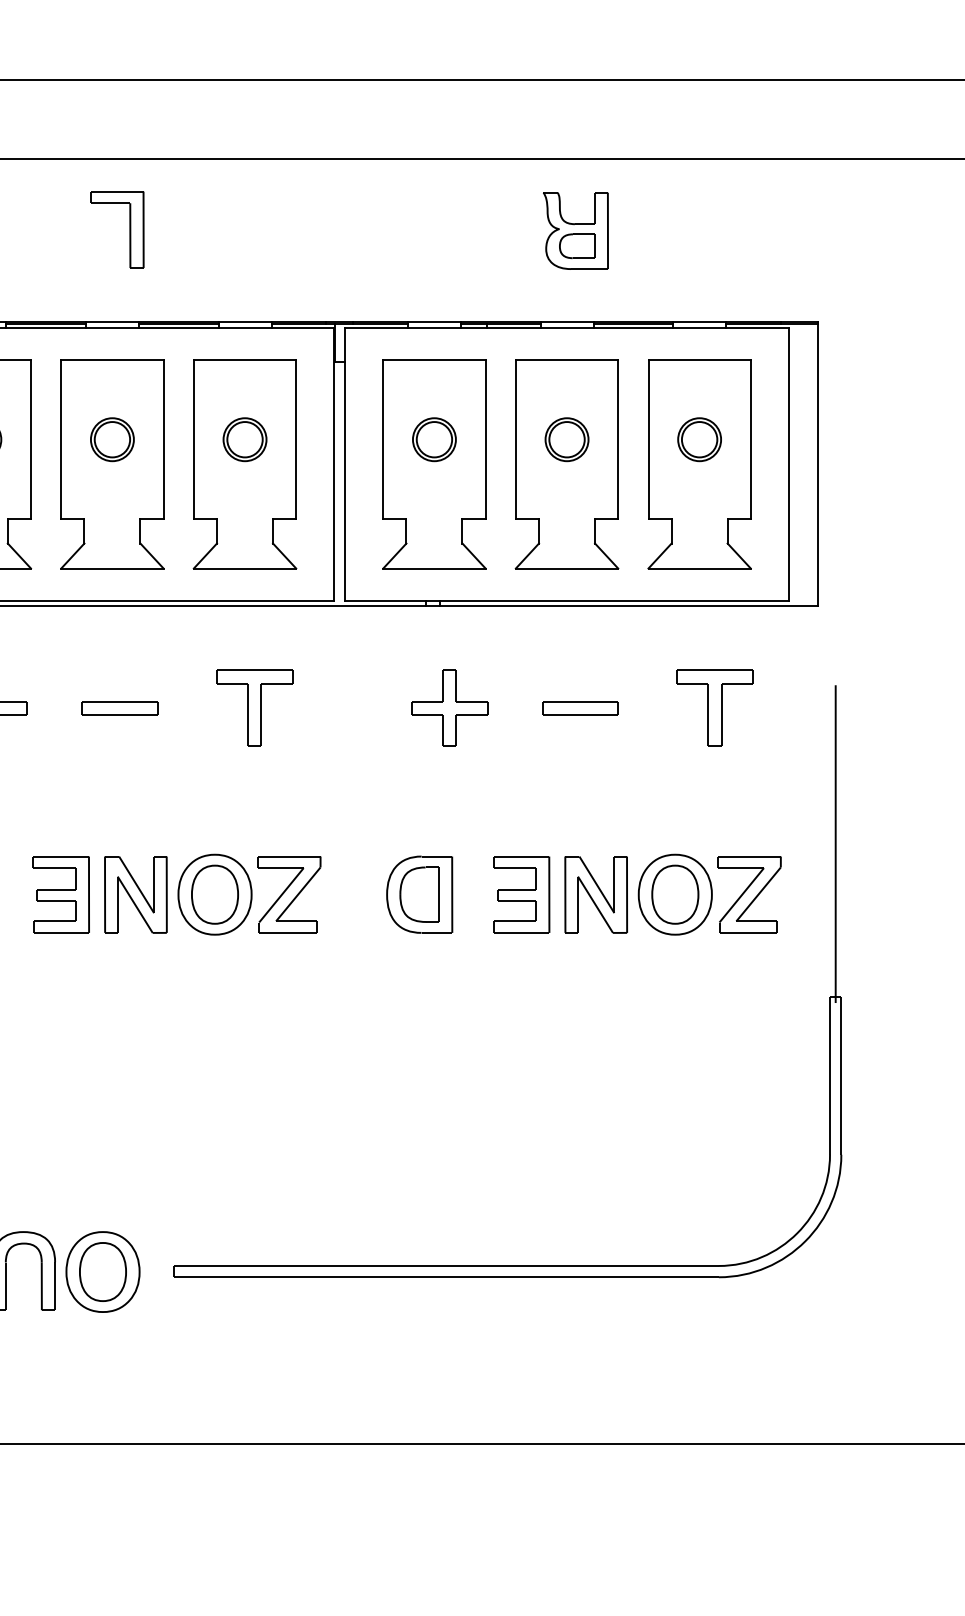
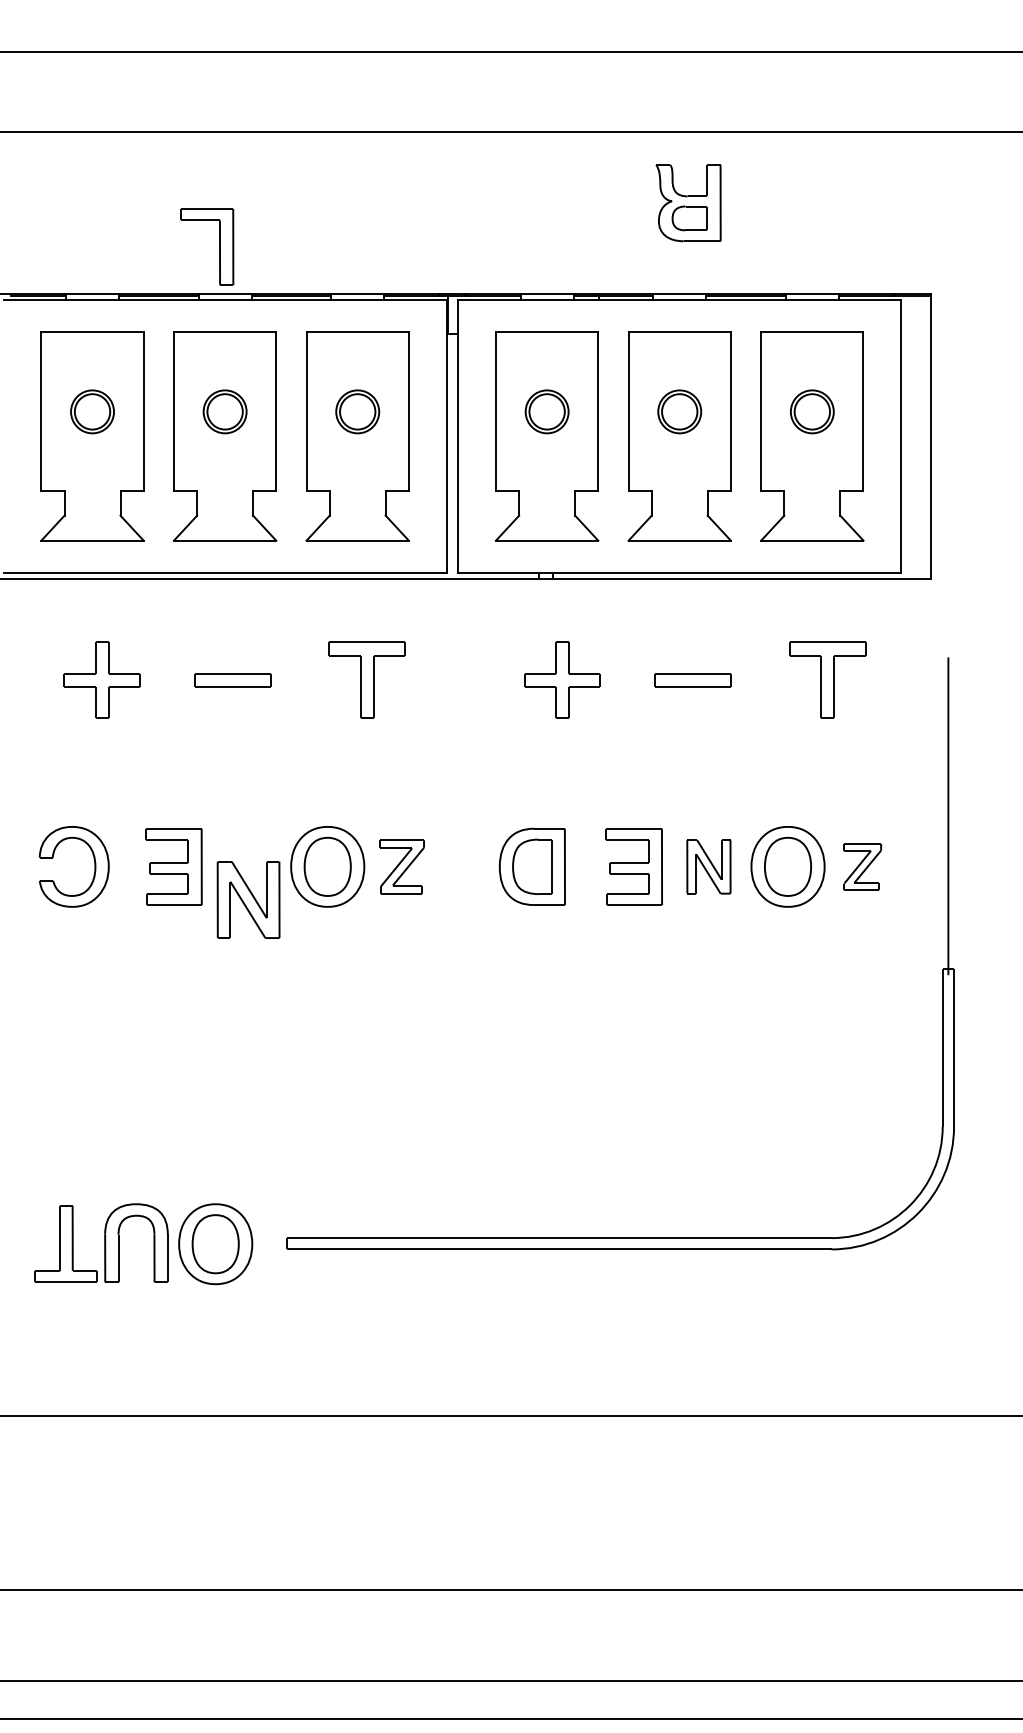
part: (129, 229) -> (219, 246), moved
part: (135, 894) -> (248, 899), moved
part: (289, 894) -> (402, 866), size x0.7
part: (595, 894) -> (708, 866), size x0.7
part: (749, 894) -> (862, 866), size x0.6

